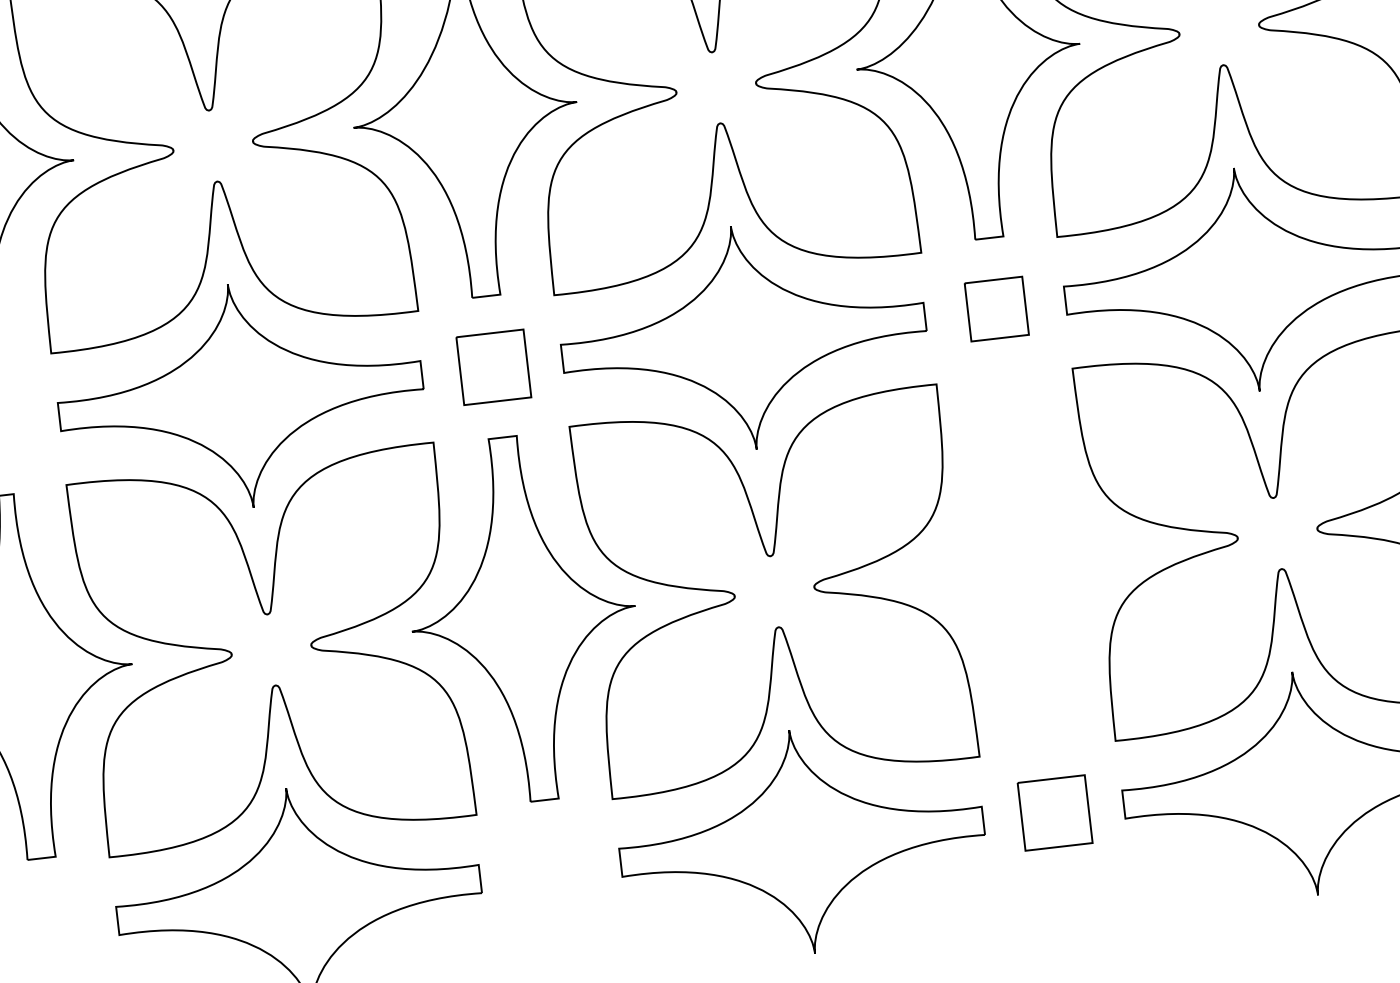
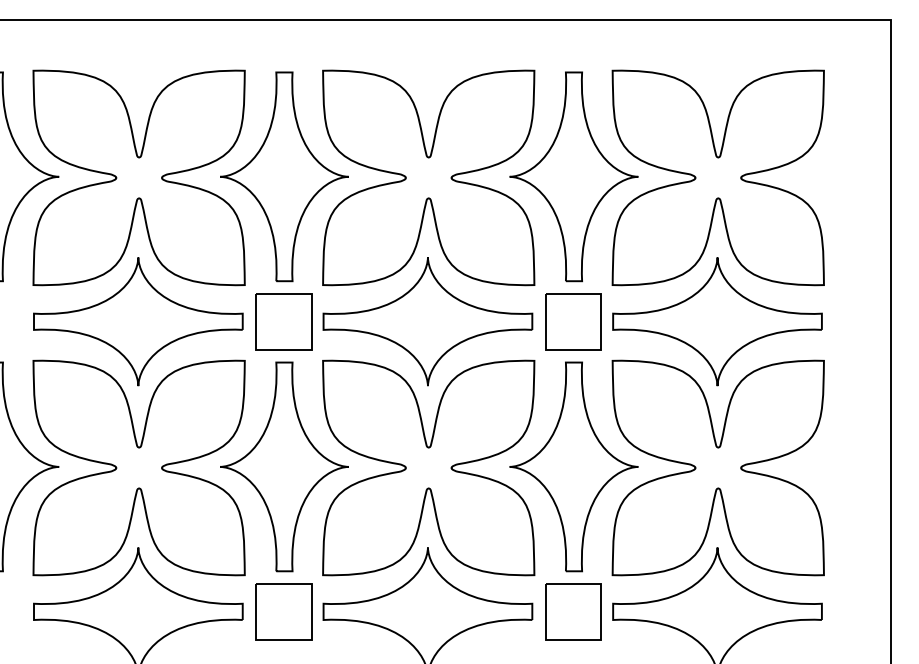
part: (996, 308) -> (573, 321), size x1.67
part: (492, 366) -> (283, 321), size x1.43
part: (1025, 560) -> (573, 466), added
part: (1054, 811) -> (573, 611), size x1.43
part: (551, 870) -> (283, 611), added

